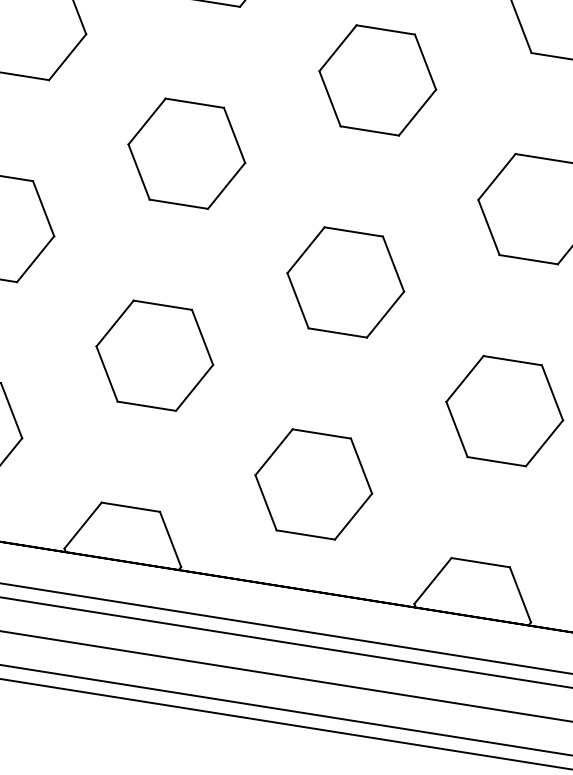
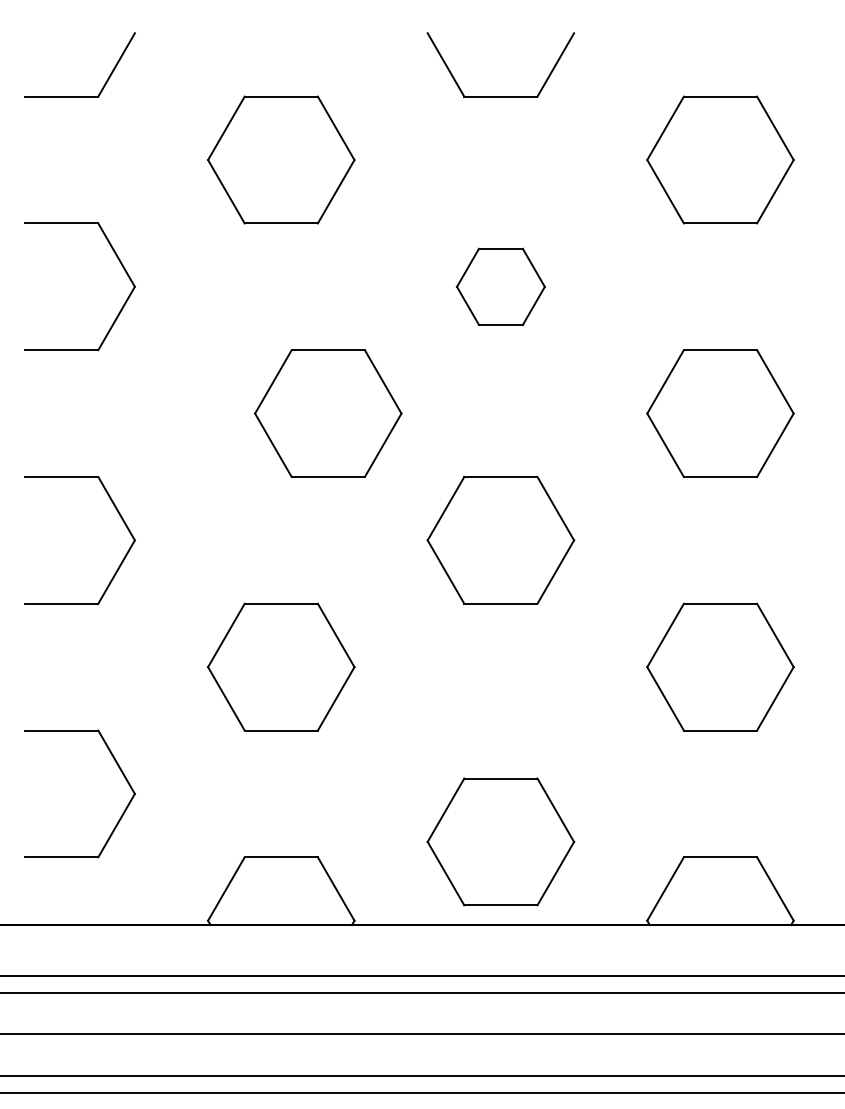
part: (377, 80) -> (500, 286), size x0.6
part: (187, 153) -> (328, 413), moved
part: (313, 484) -> (500, 841), moved

